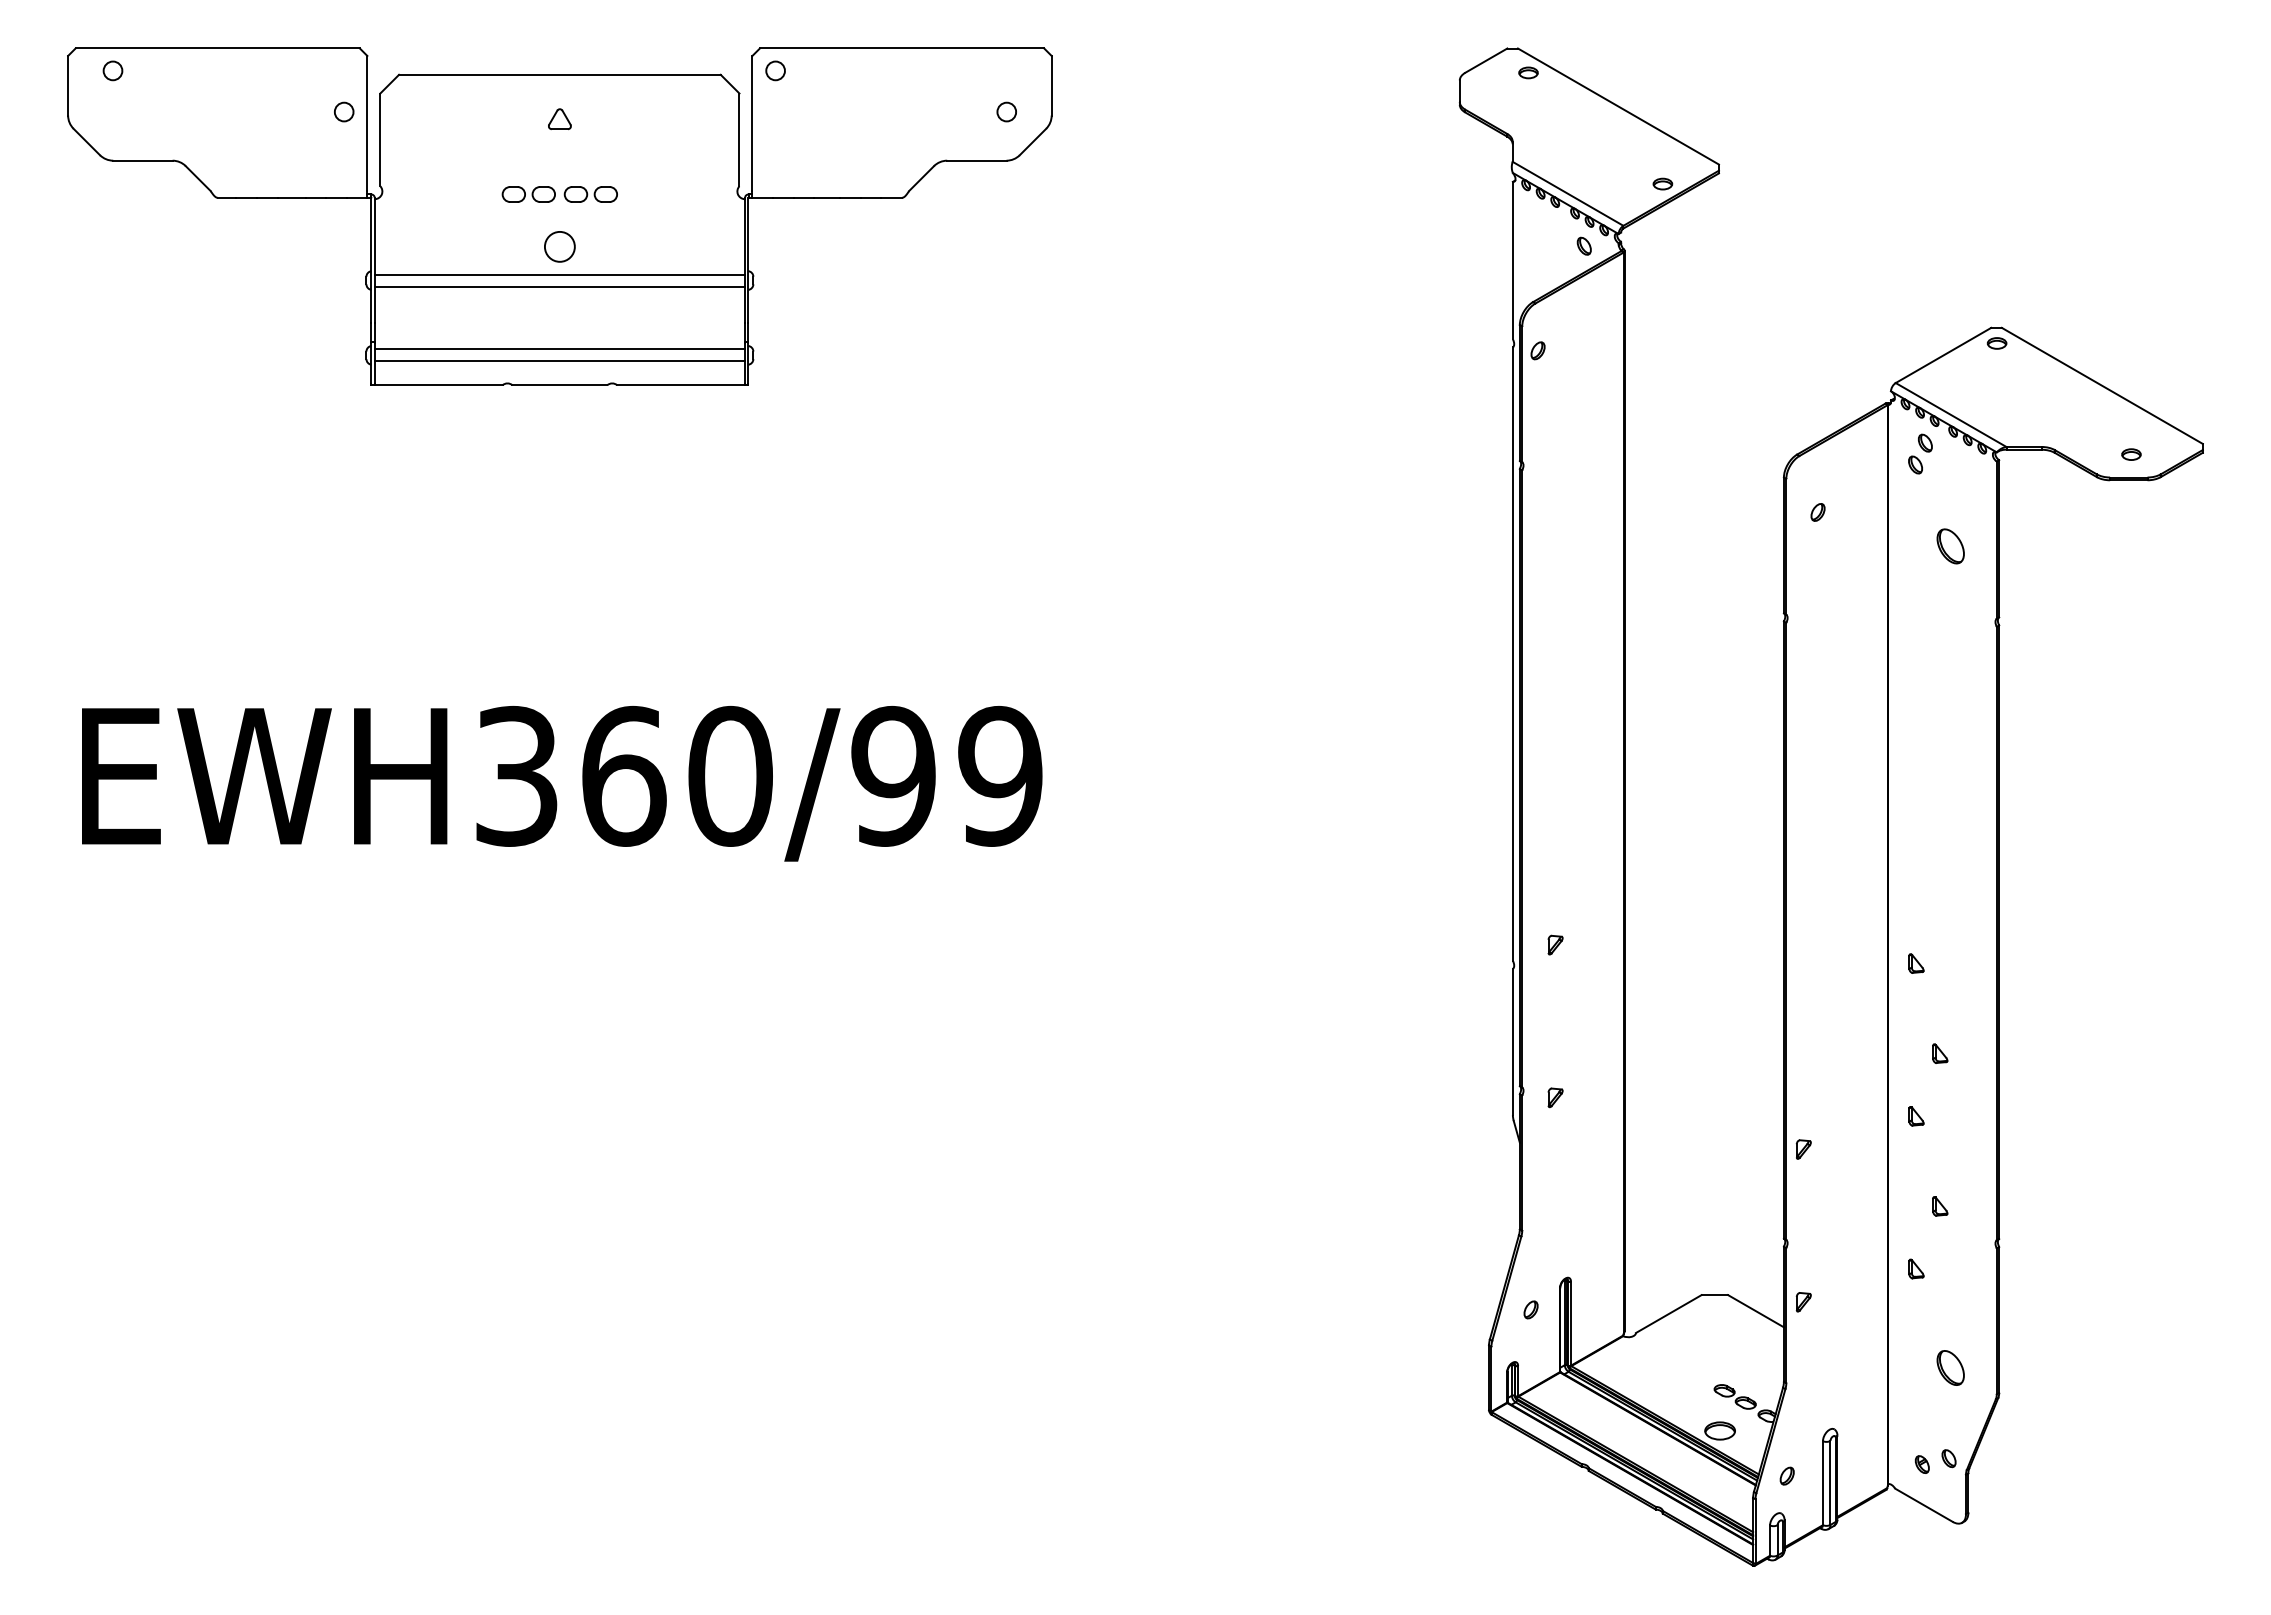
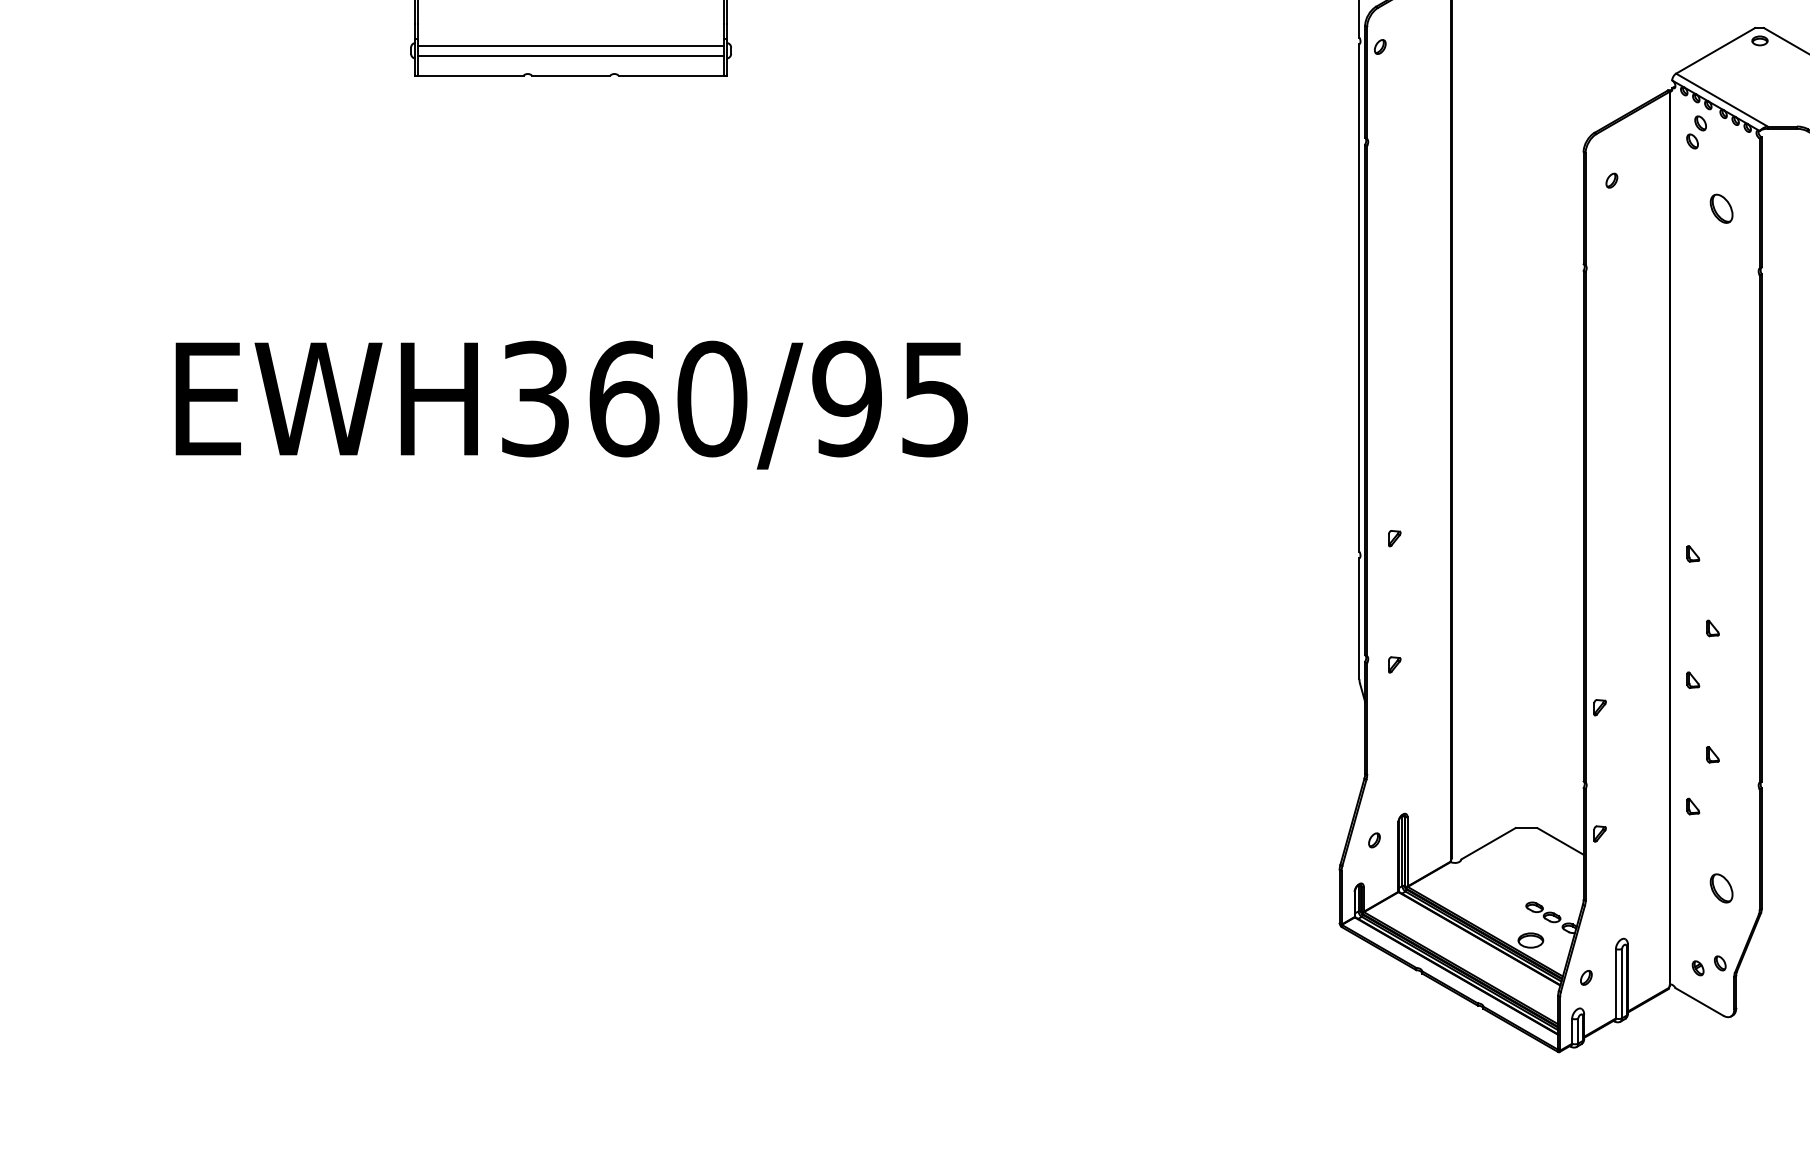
text: (1000, 775) -> (935, 398), EWH360/99 -> EWH360/95

